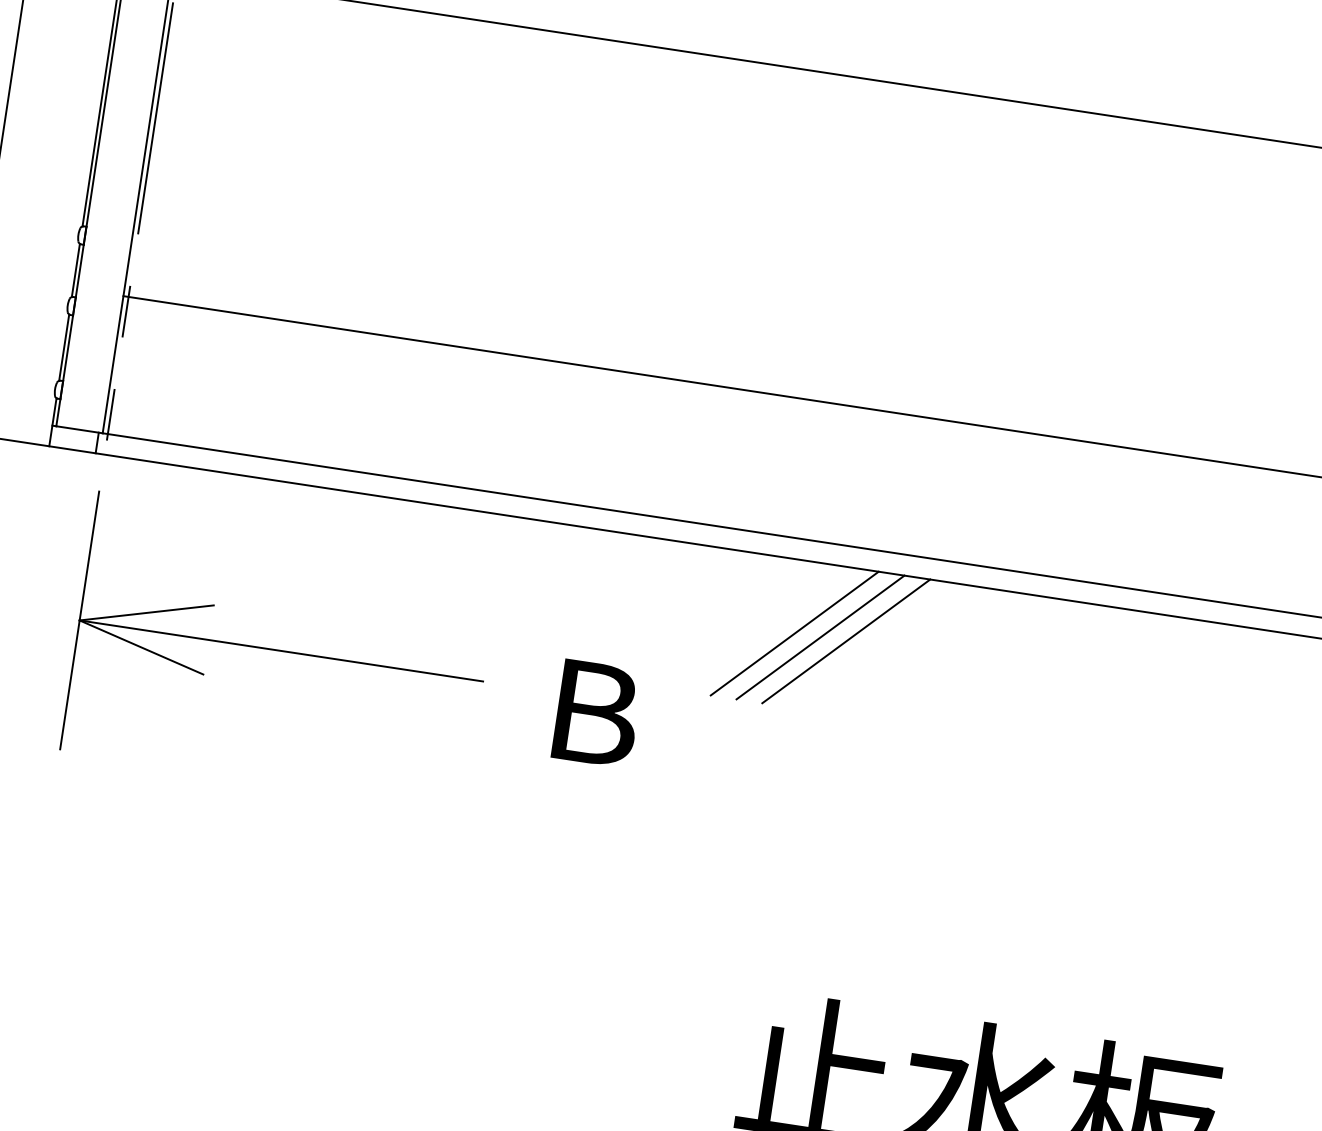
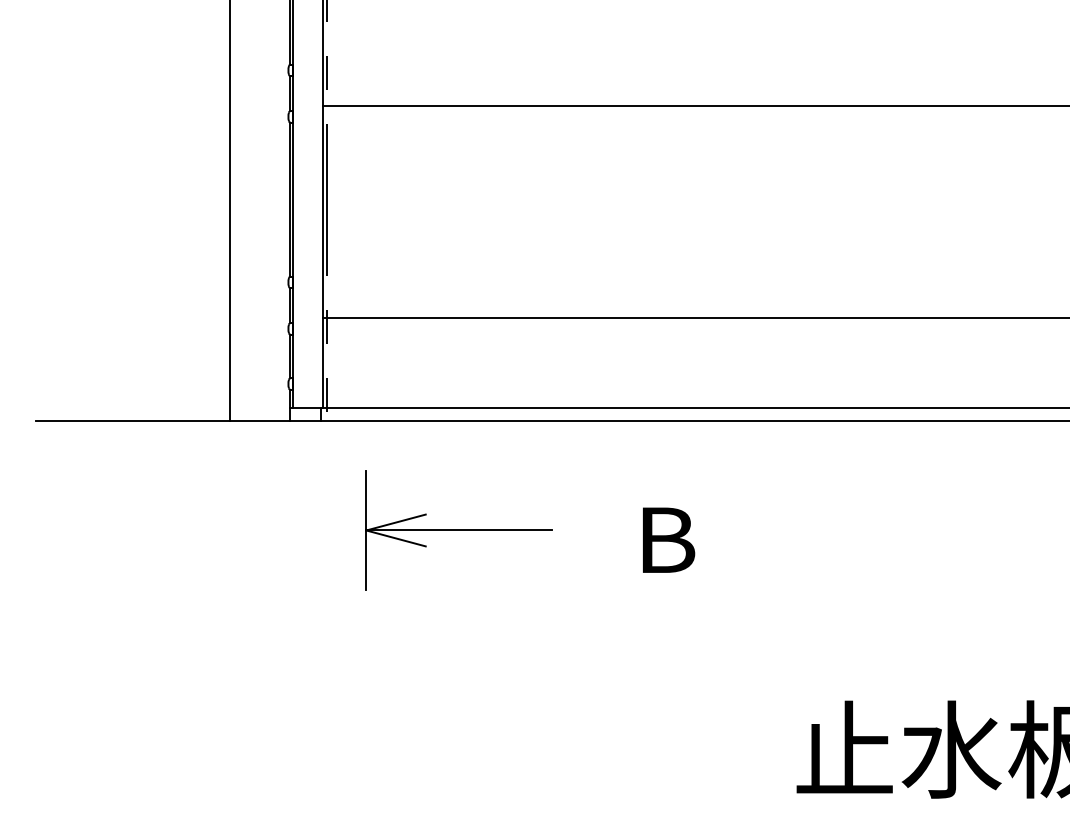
line: (795, 633) -> (788, 469), removed
line: (819, 637) -> (804, 469), removed
line: (845, 641) -> (821, 469), removed
part: (279, 650) -> (458, 530), size x0.7

